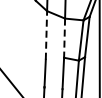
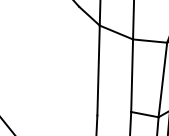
line: (46, 34) -> (98, 68), dashed -> solid
line: (64, 38) -> (131, 76), dashed -> solid

